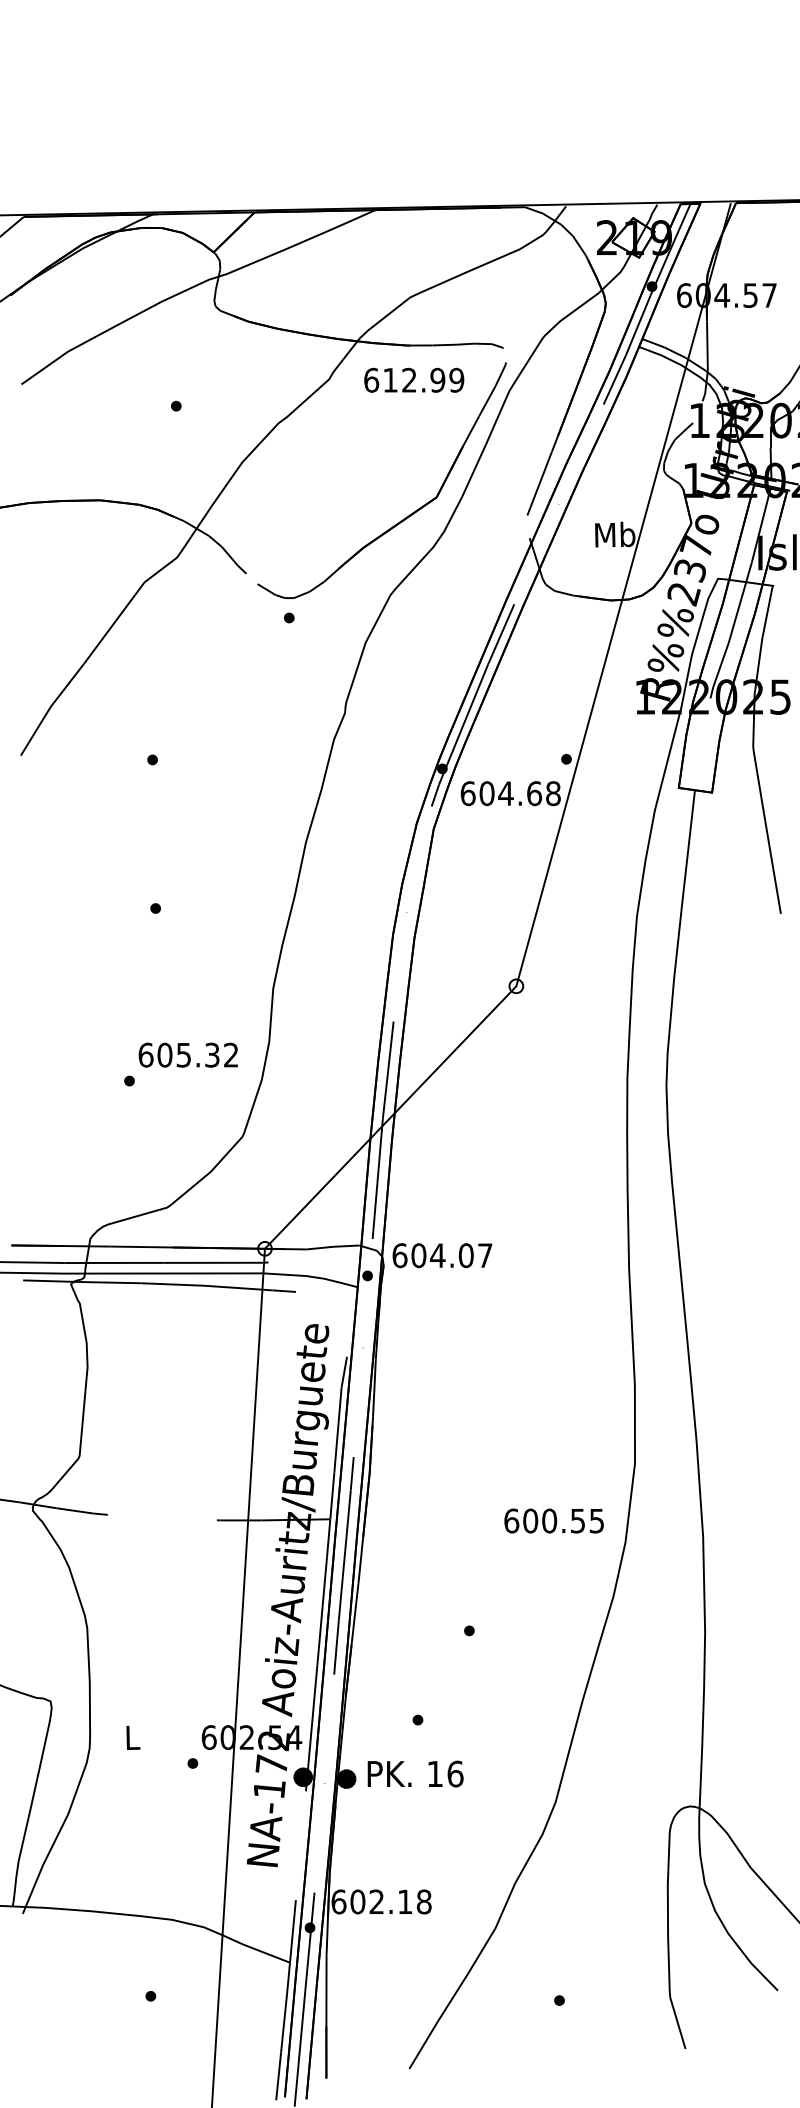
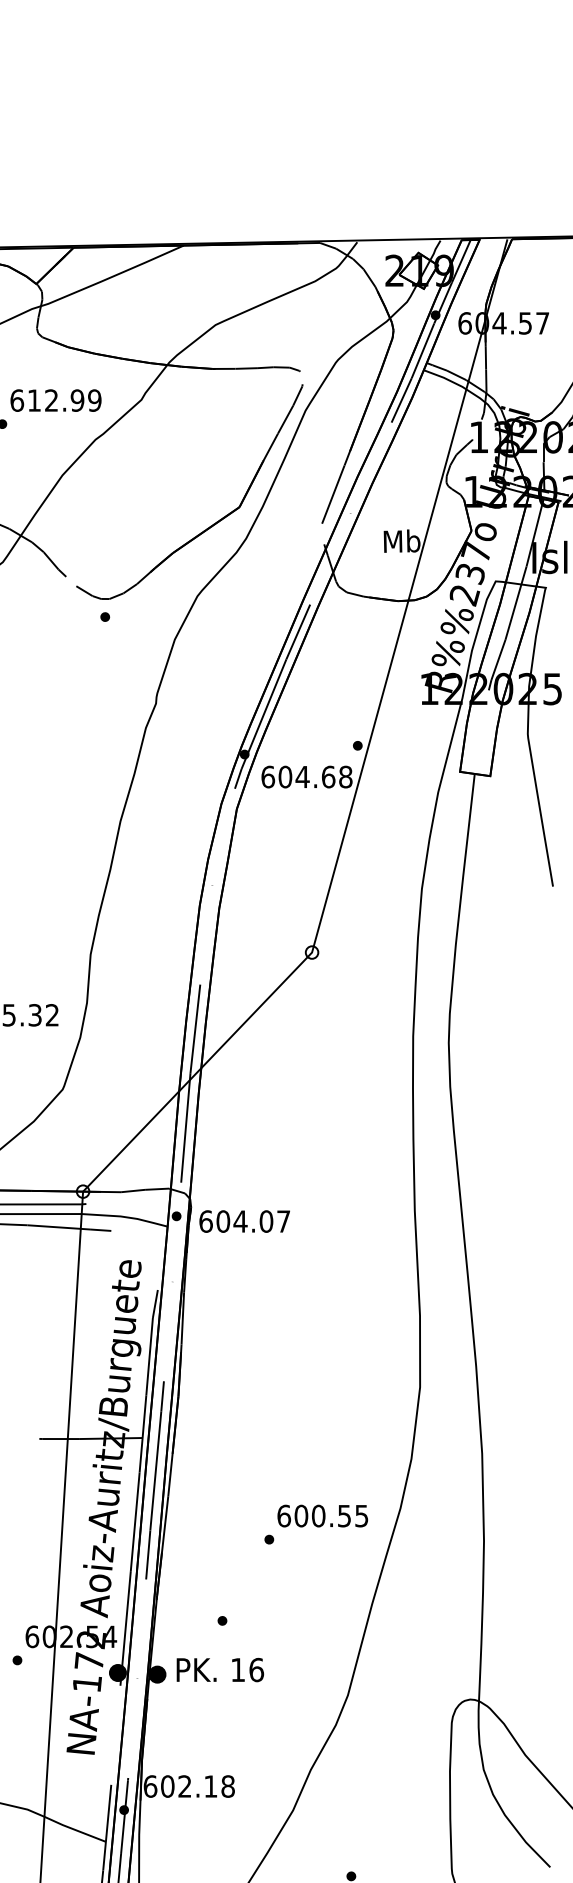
text: (414, 379) -> (56, 399), moved
text: (442, 1255) -> (244, 1221), moved
text: (553, 1520) -> (322, 1515), moved

